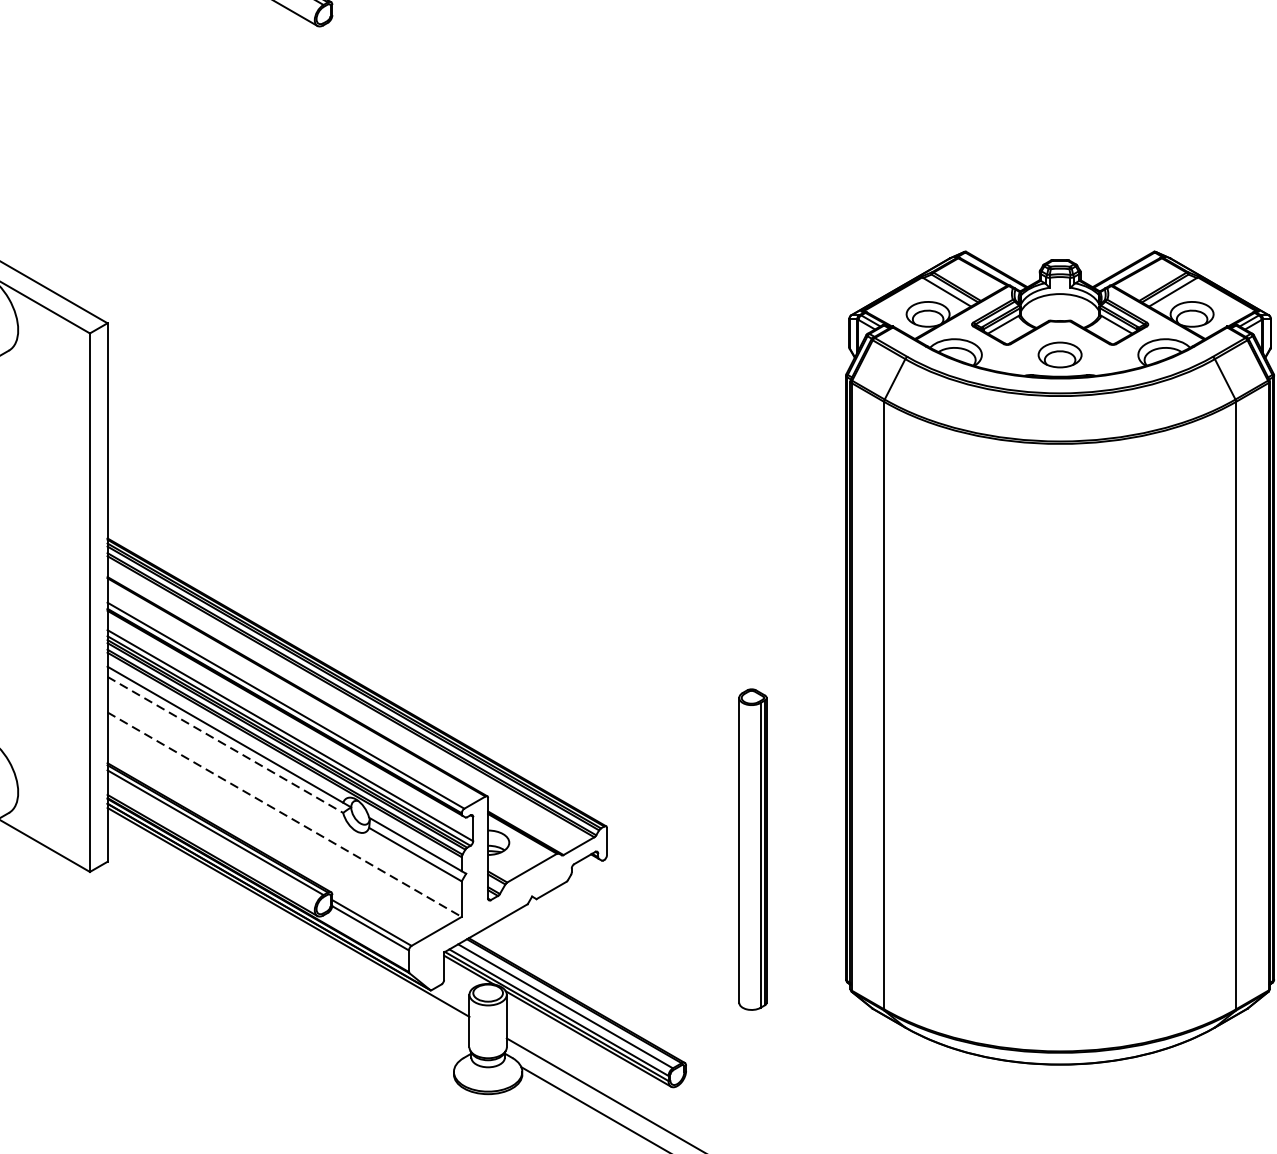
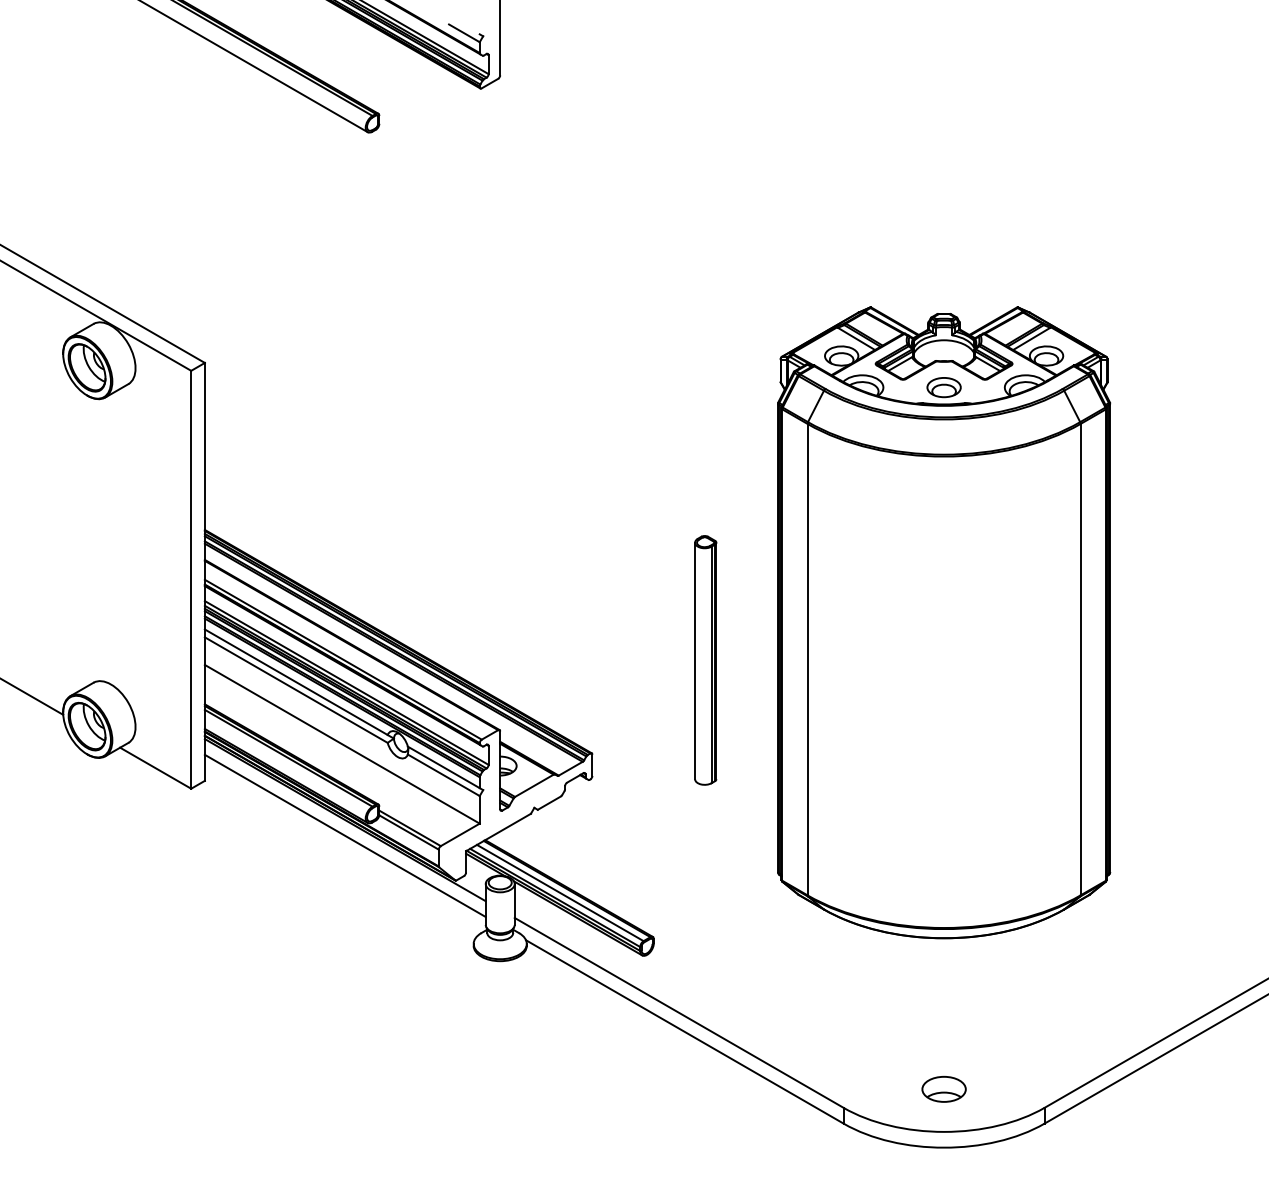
line: (225, 745) -> (296, 690), dashed -> solid
line: (284, 814) -> (342, 744), dashed -> solid
part: (752, 849) -> (705, 660), moved
line: (287, 932) -> (344, 835), added

